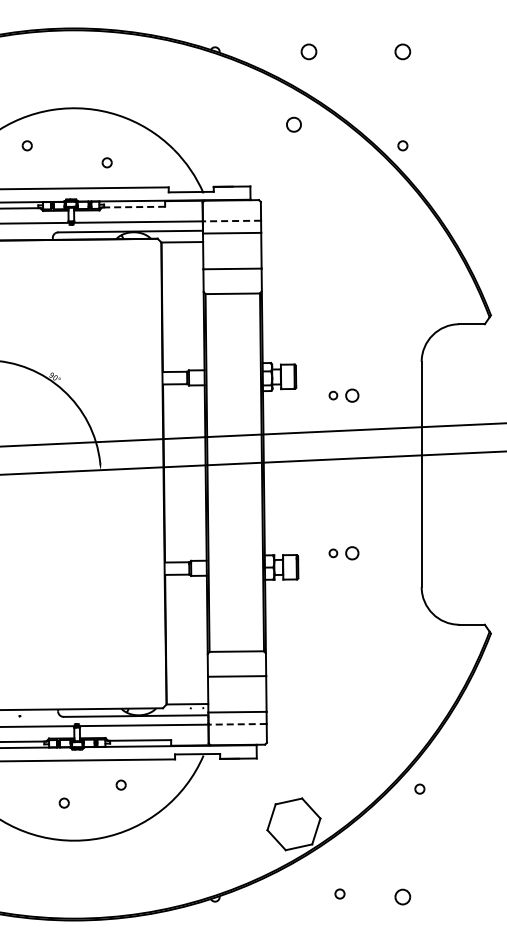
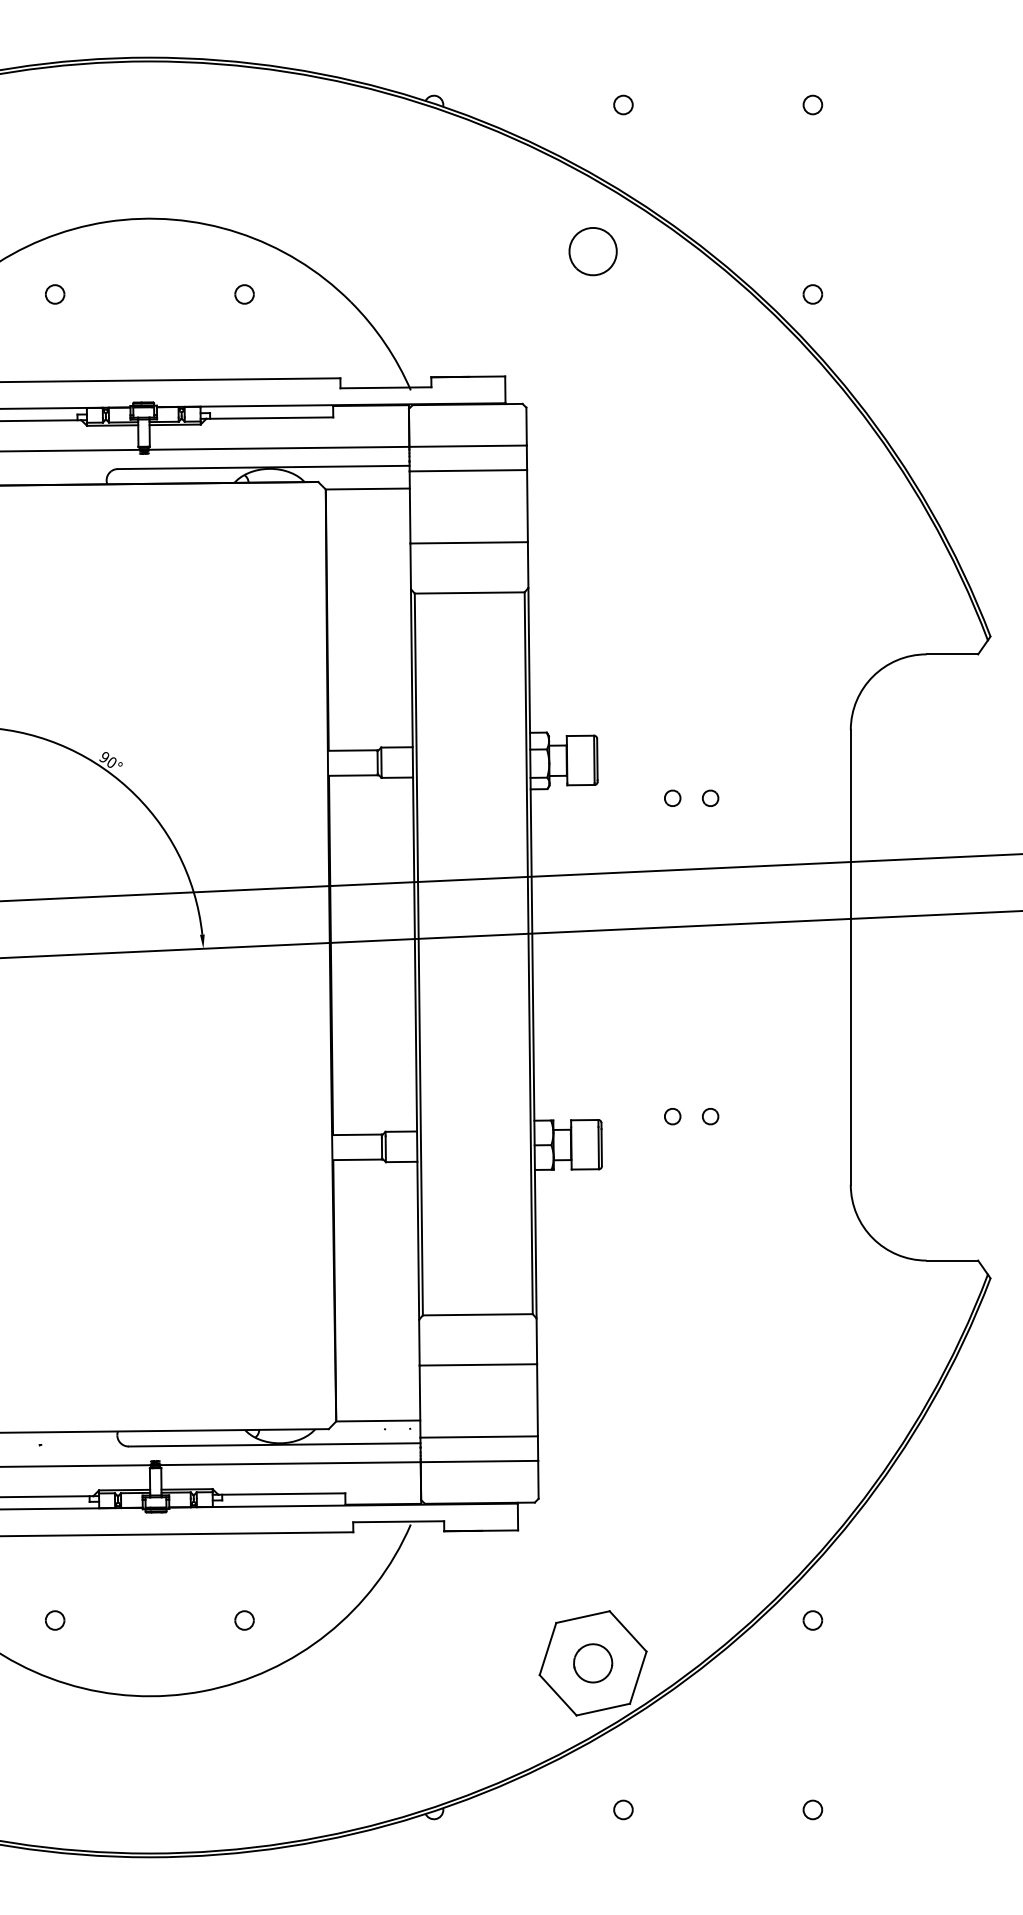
part: (308, 51) -> (622, 104), size x0.62
part: (402, 51) -> (812, 104), size x0.62
part: (293, 124) -> (592, 251), size x1.67
part: (106, 162) -> (243, 293), moved
line: (133, 207) -> (269, 418), dashed -> solid
line: (231, 221) -> (467, 447), dashed -> solid
part: (351, 395) -> (709, 798), size x0.62
part: (351, 553) -> (709, 1116), size x0.62
line: (237, 724) -> (479, 1461), dashed -> solid
part: (120, 784) -> (243, 1619), moved
part: (419, 788) -> (812, 1619), moved
part: (63, 802) -> (53, 1619), moved
part: (293, 824) -> (592, 1663), added
part: (339, 893) -> (622, 1808), moved
part: (402, 896) -> (812, 1808), size x0.62

